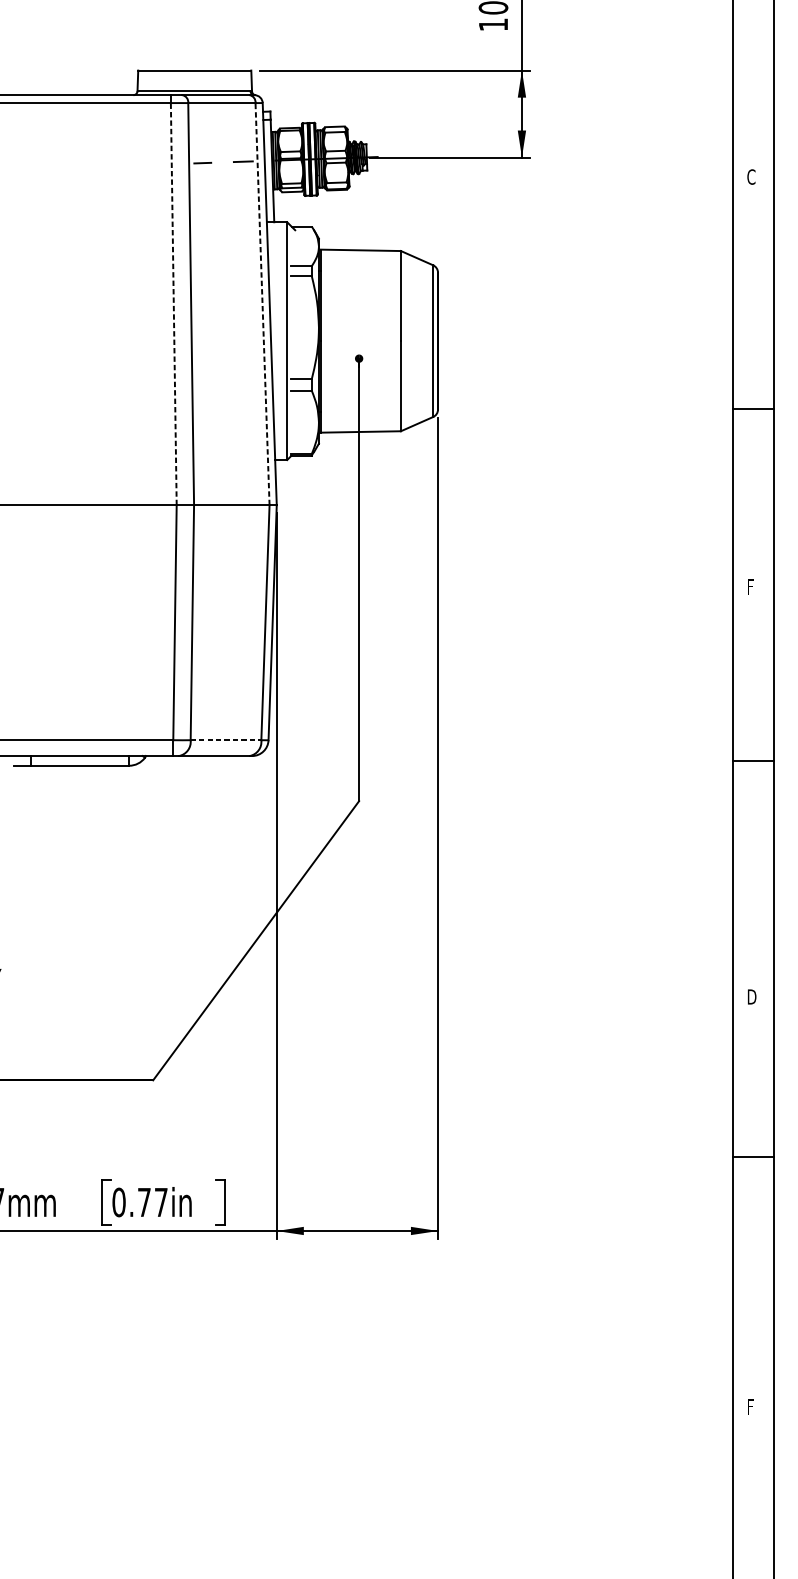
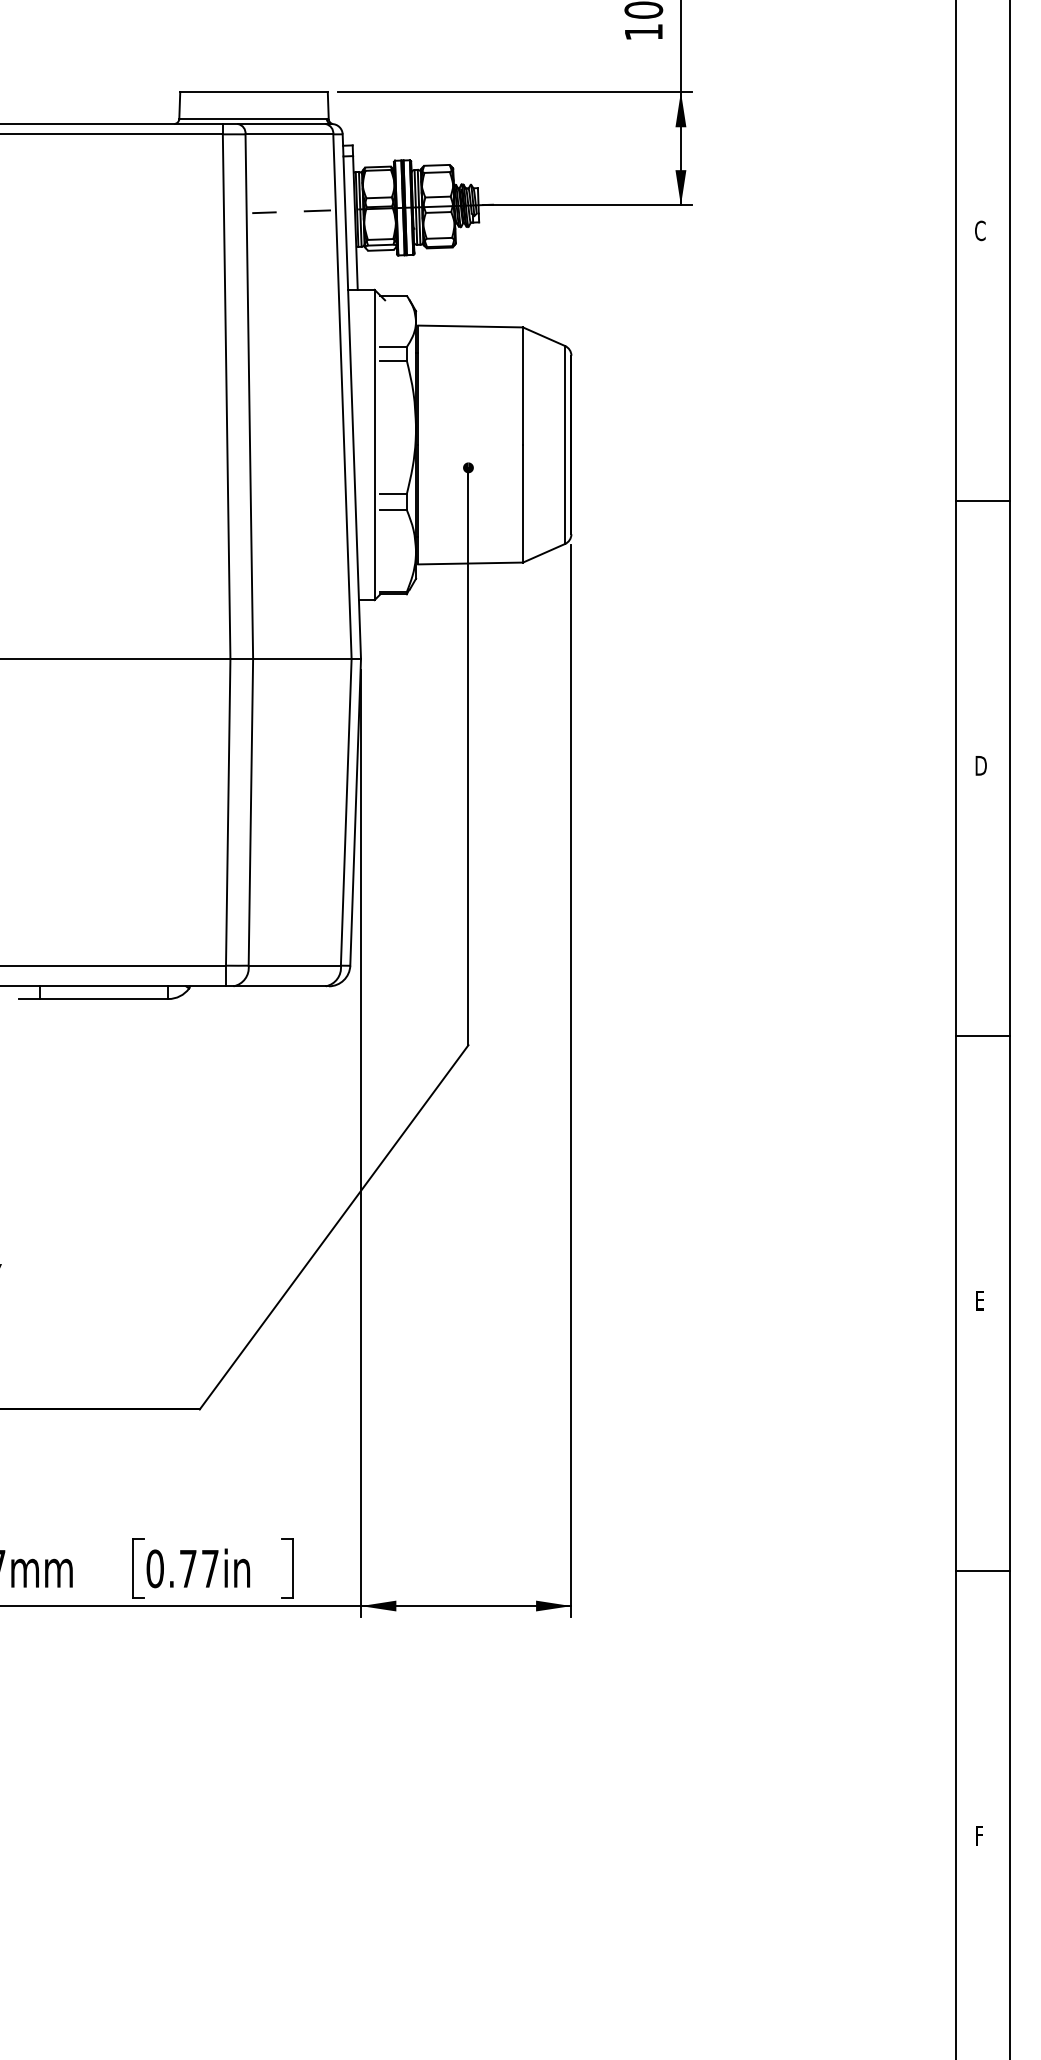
line: (173, 303) -> (226, 396), dashed -> solid
line: (262, 303) -> (342, 396), dashed -> solid
line: (753, 408) -> (982, 500), moved
text: (751, 586) -> (980, 765), F -> D
line: (226, 740) -> (295, 965), dashed -> solid
line: (753, 760) -> (982, 1035), moved
text: (751, 996) -> (980, 1300), D -> E
line: (753, 1156) -> (982, 1570), moved

